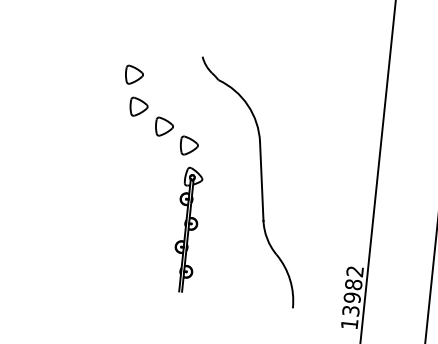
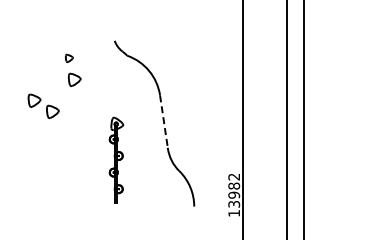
part: (134, 75) -> (69, 58), size x0.6
part: (176, 136) -> (43, 106), moved
line: (262, 182) -> (164, 122), solid -> dashed

